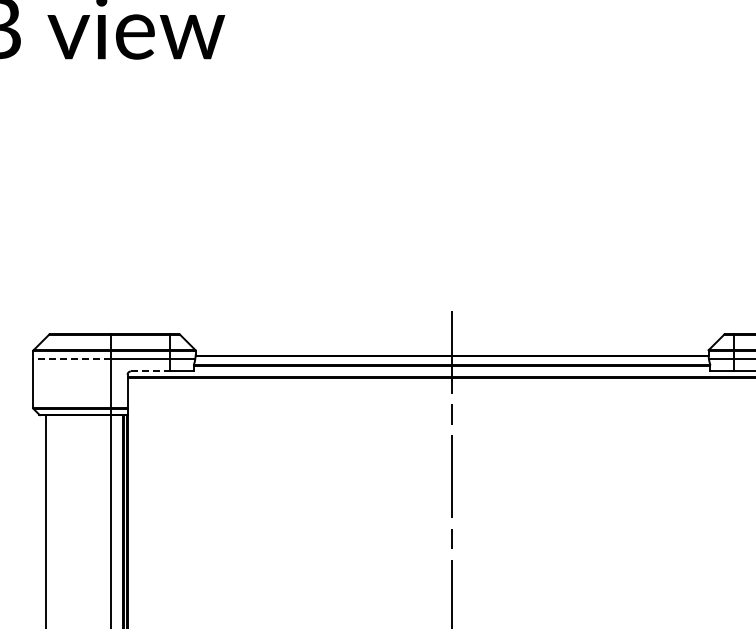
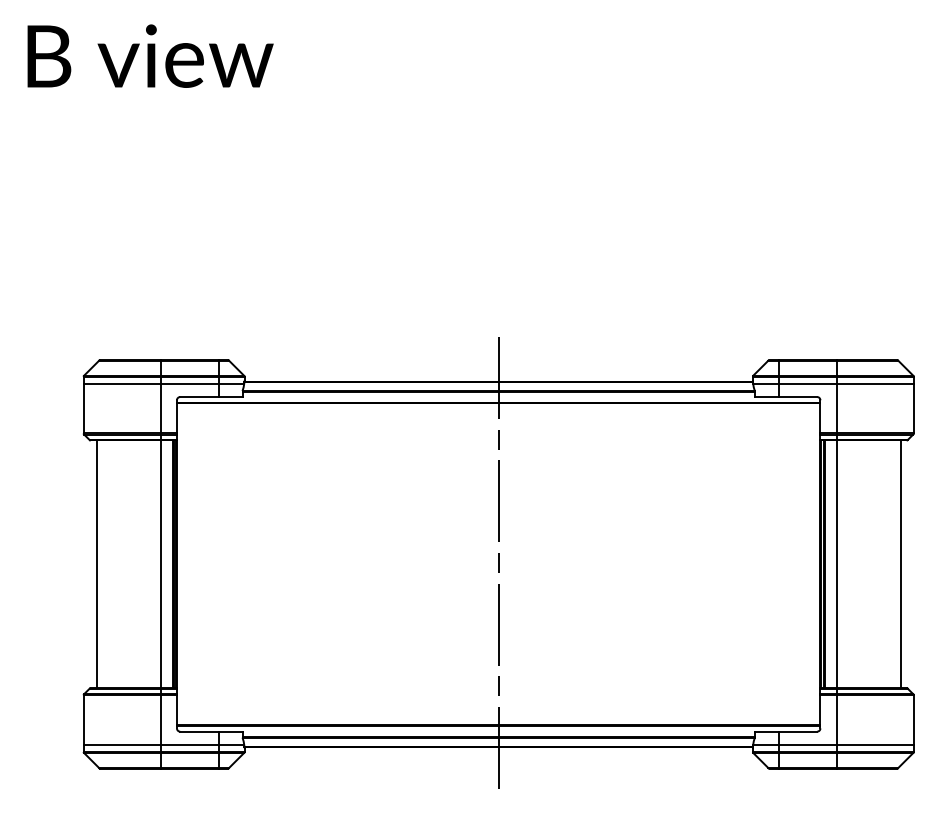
line: (72, 358) -> (122, 384), dashed -> solid
line: (150, 371) -> (199, 397), dashed -> solid

